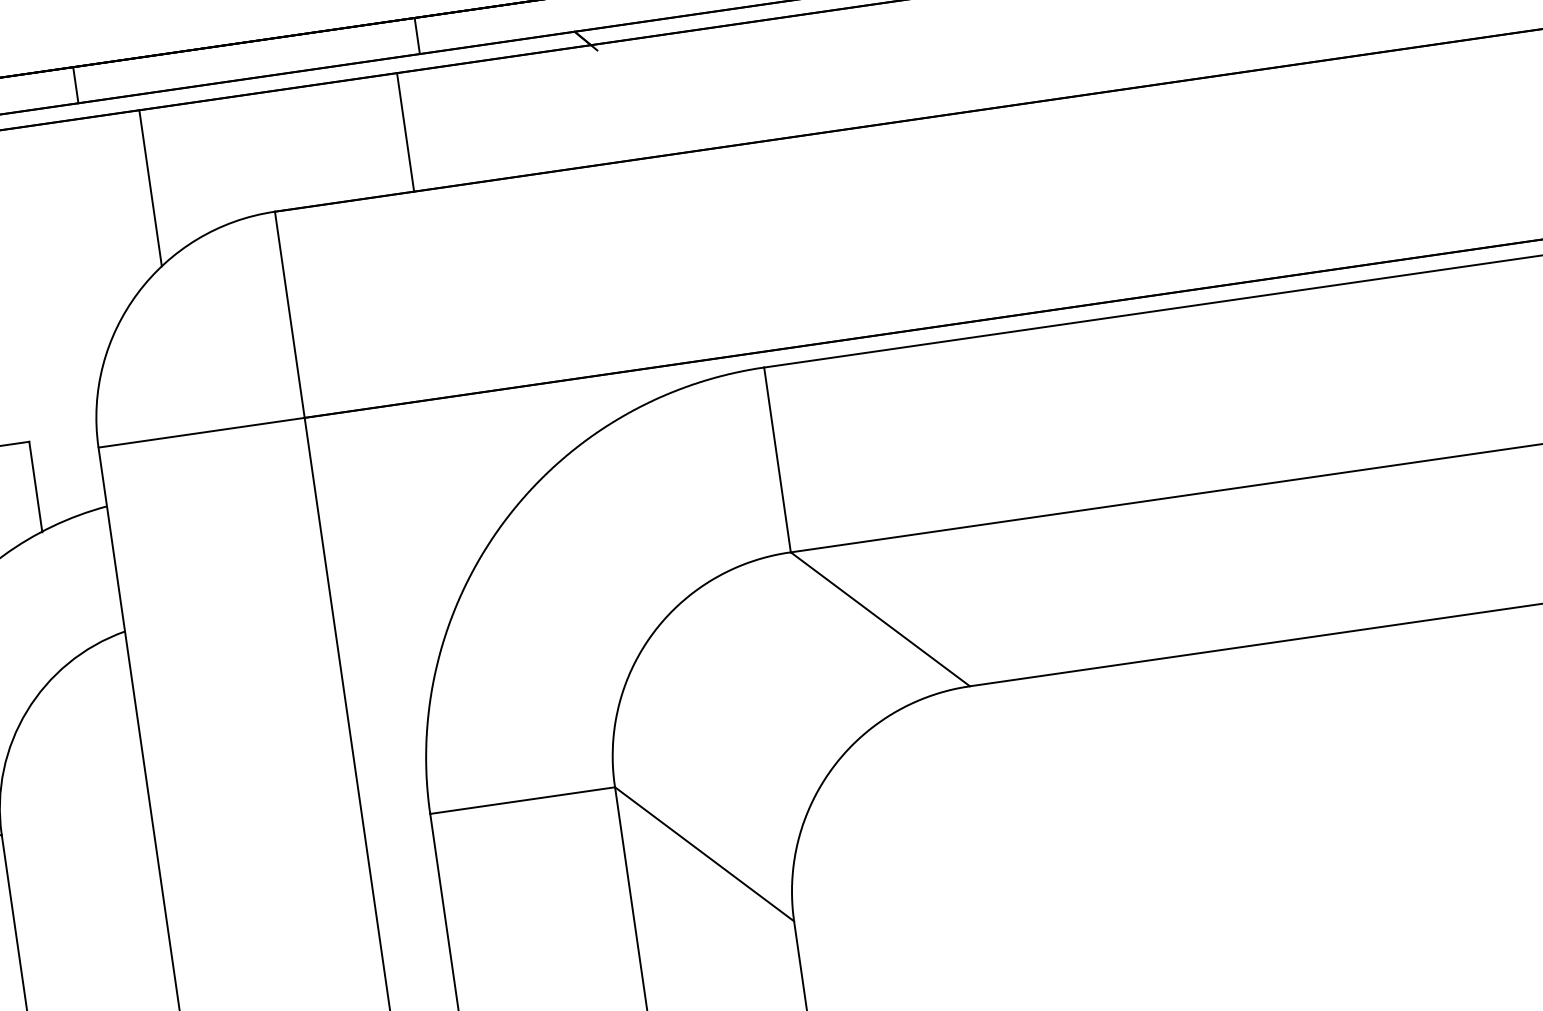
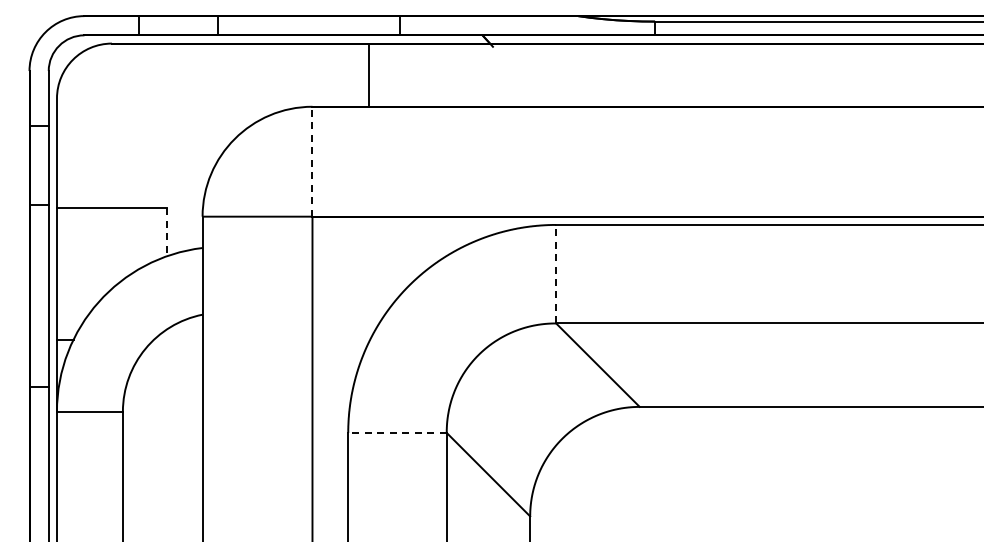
line: (405, 131) -> (368, 74), moved
line: (150, 186) -> (249, 84), removed
line: (289, 314) -> (312, 161), solid -> dashed
line: (777, 458) -> (556, 273), solid -> dashed
line: (35, 488) -> (166, 233), solid -> dashed
line: (522, 799) -> (397, 432), solid -> dashed

